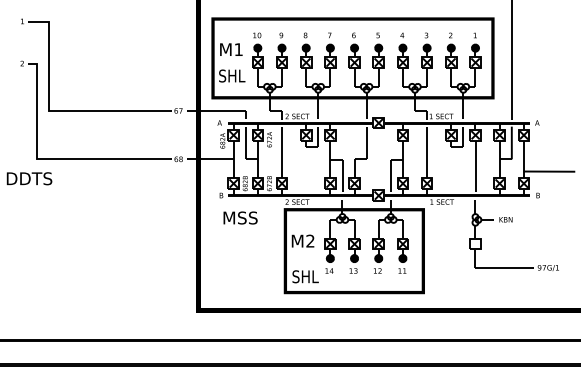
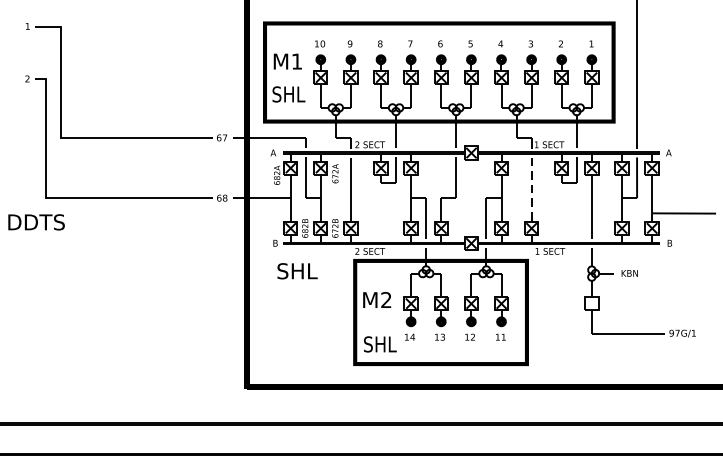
line: (427, 151) -> (532, 188), solid -> dashed
text: (240, 217) -> (299, 270), MSS -> SHL

